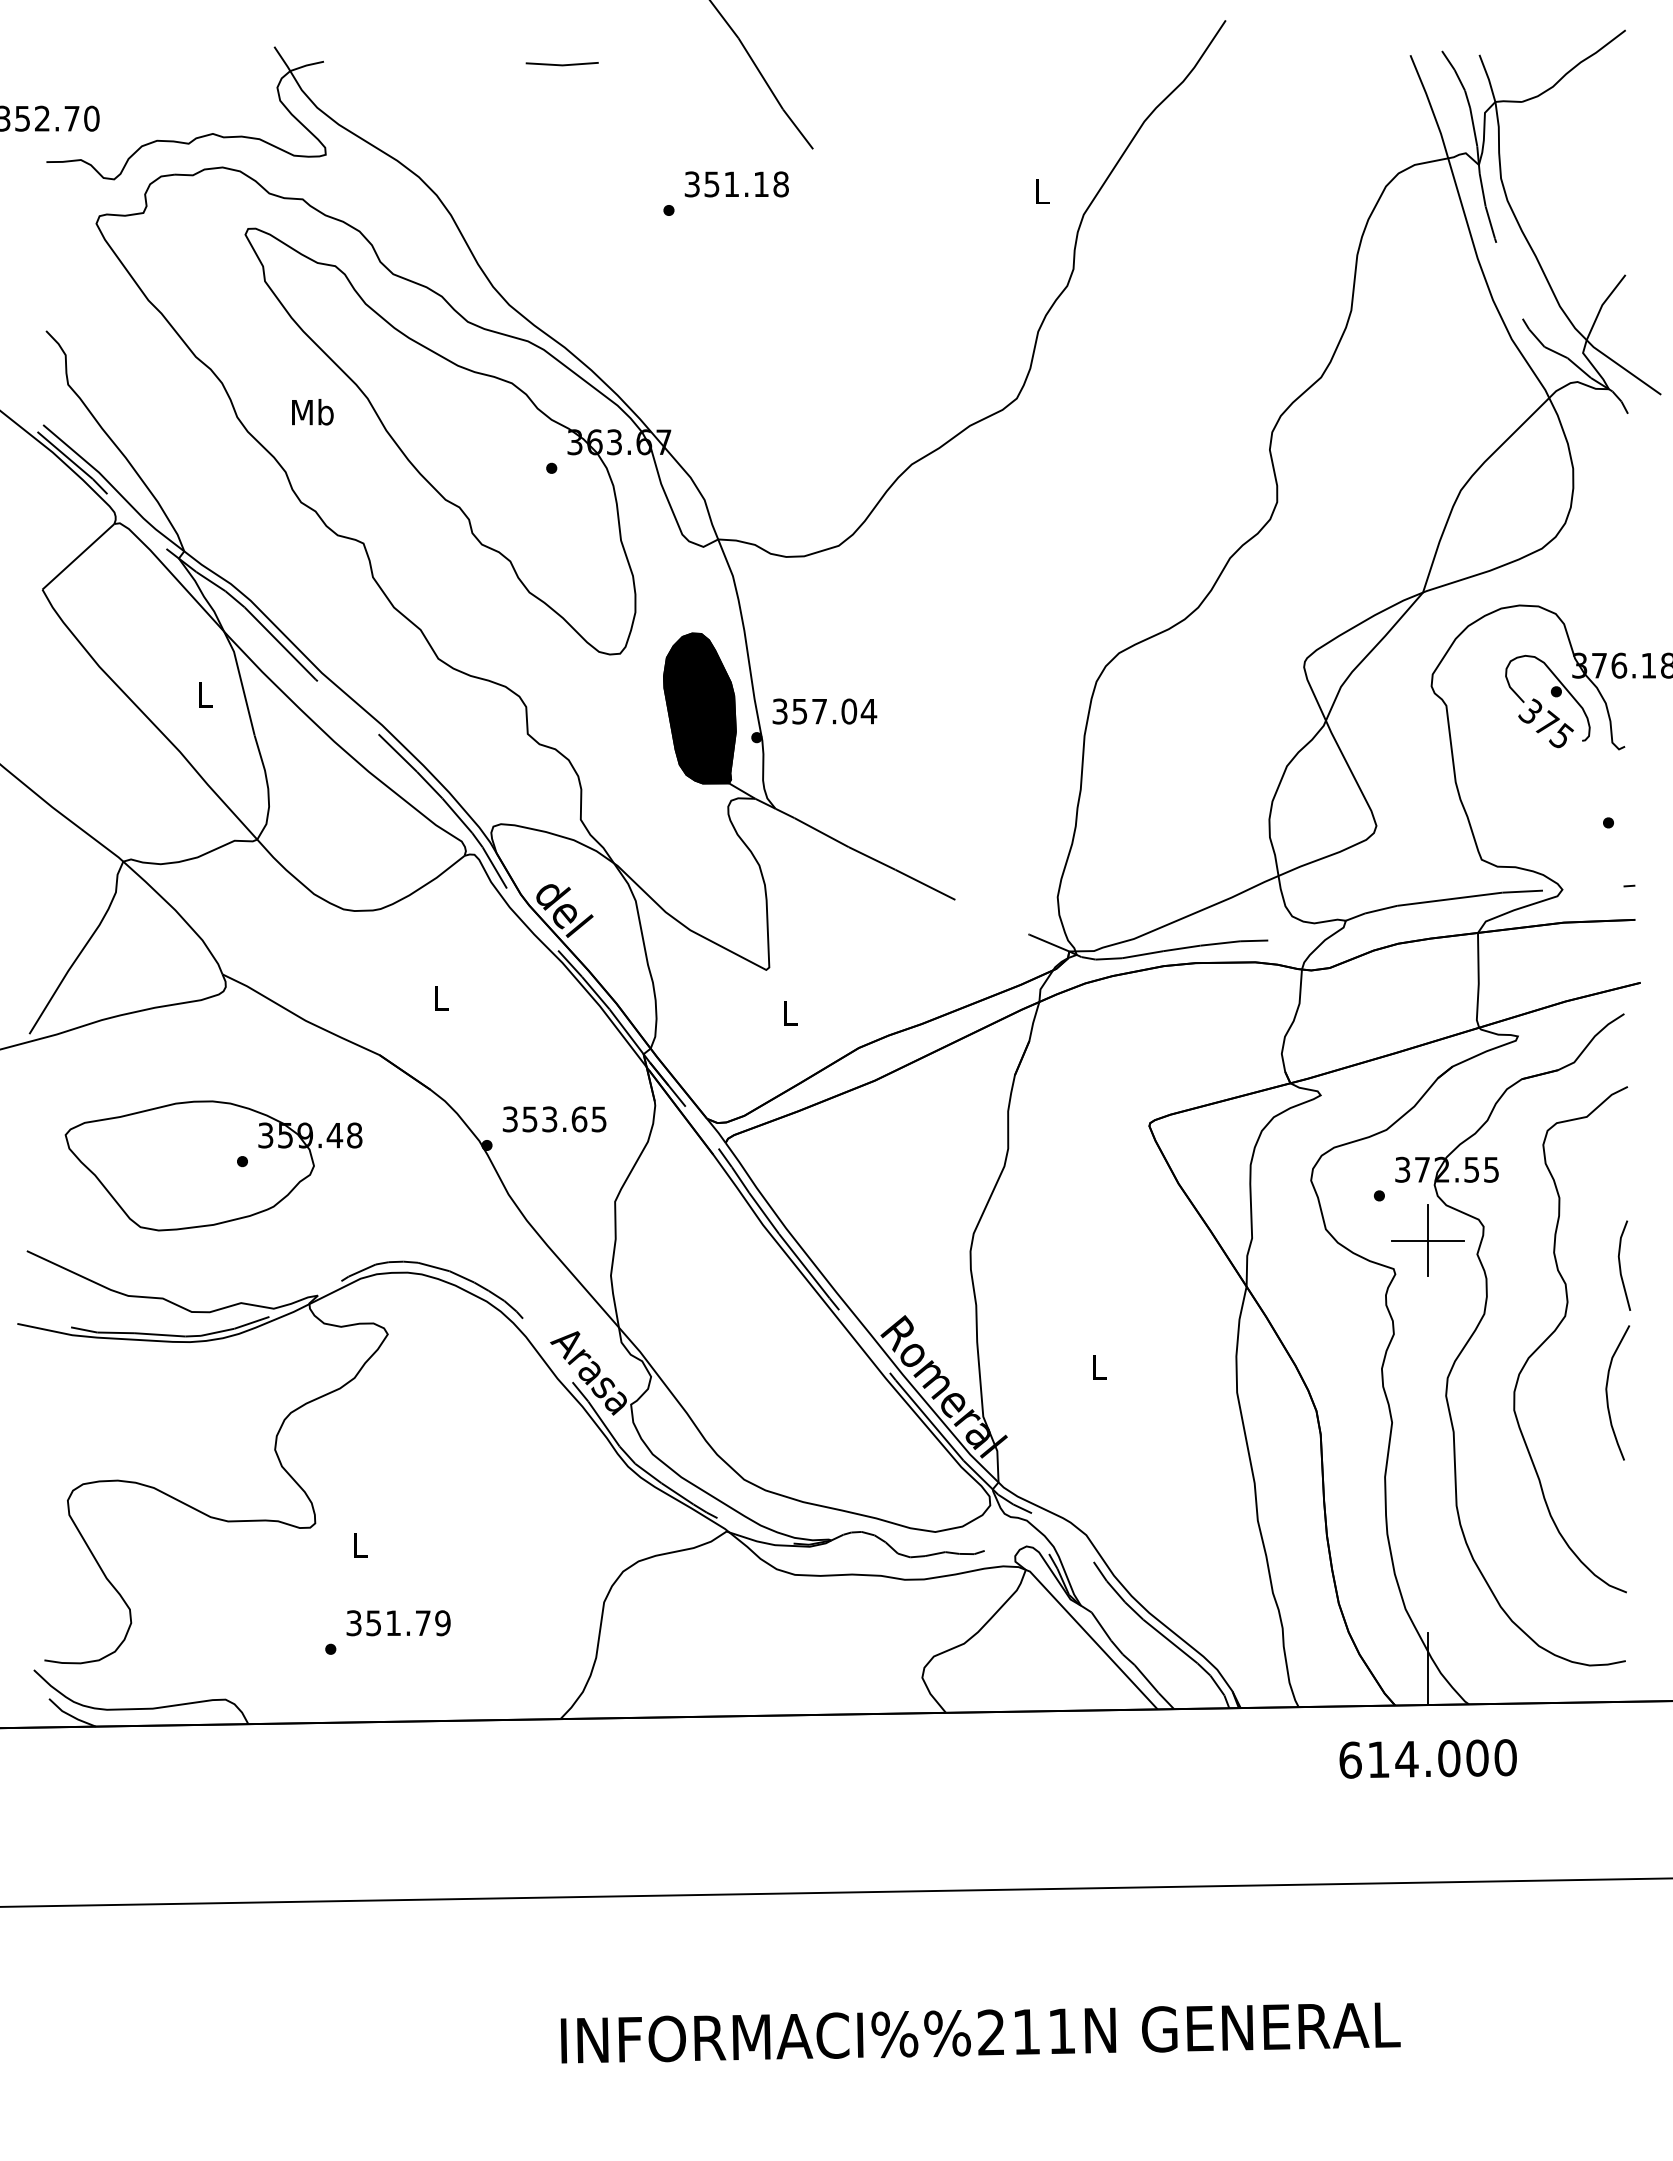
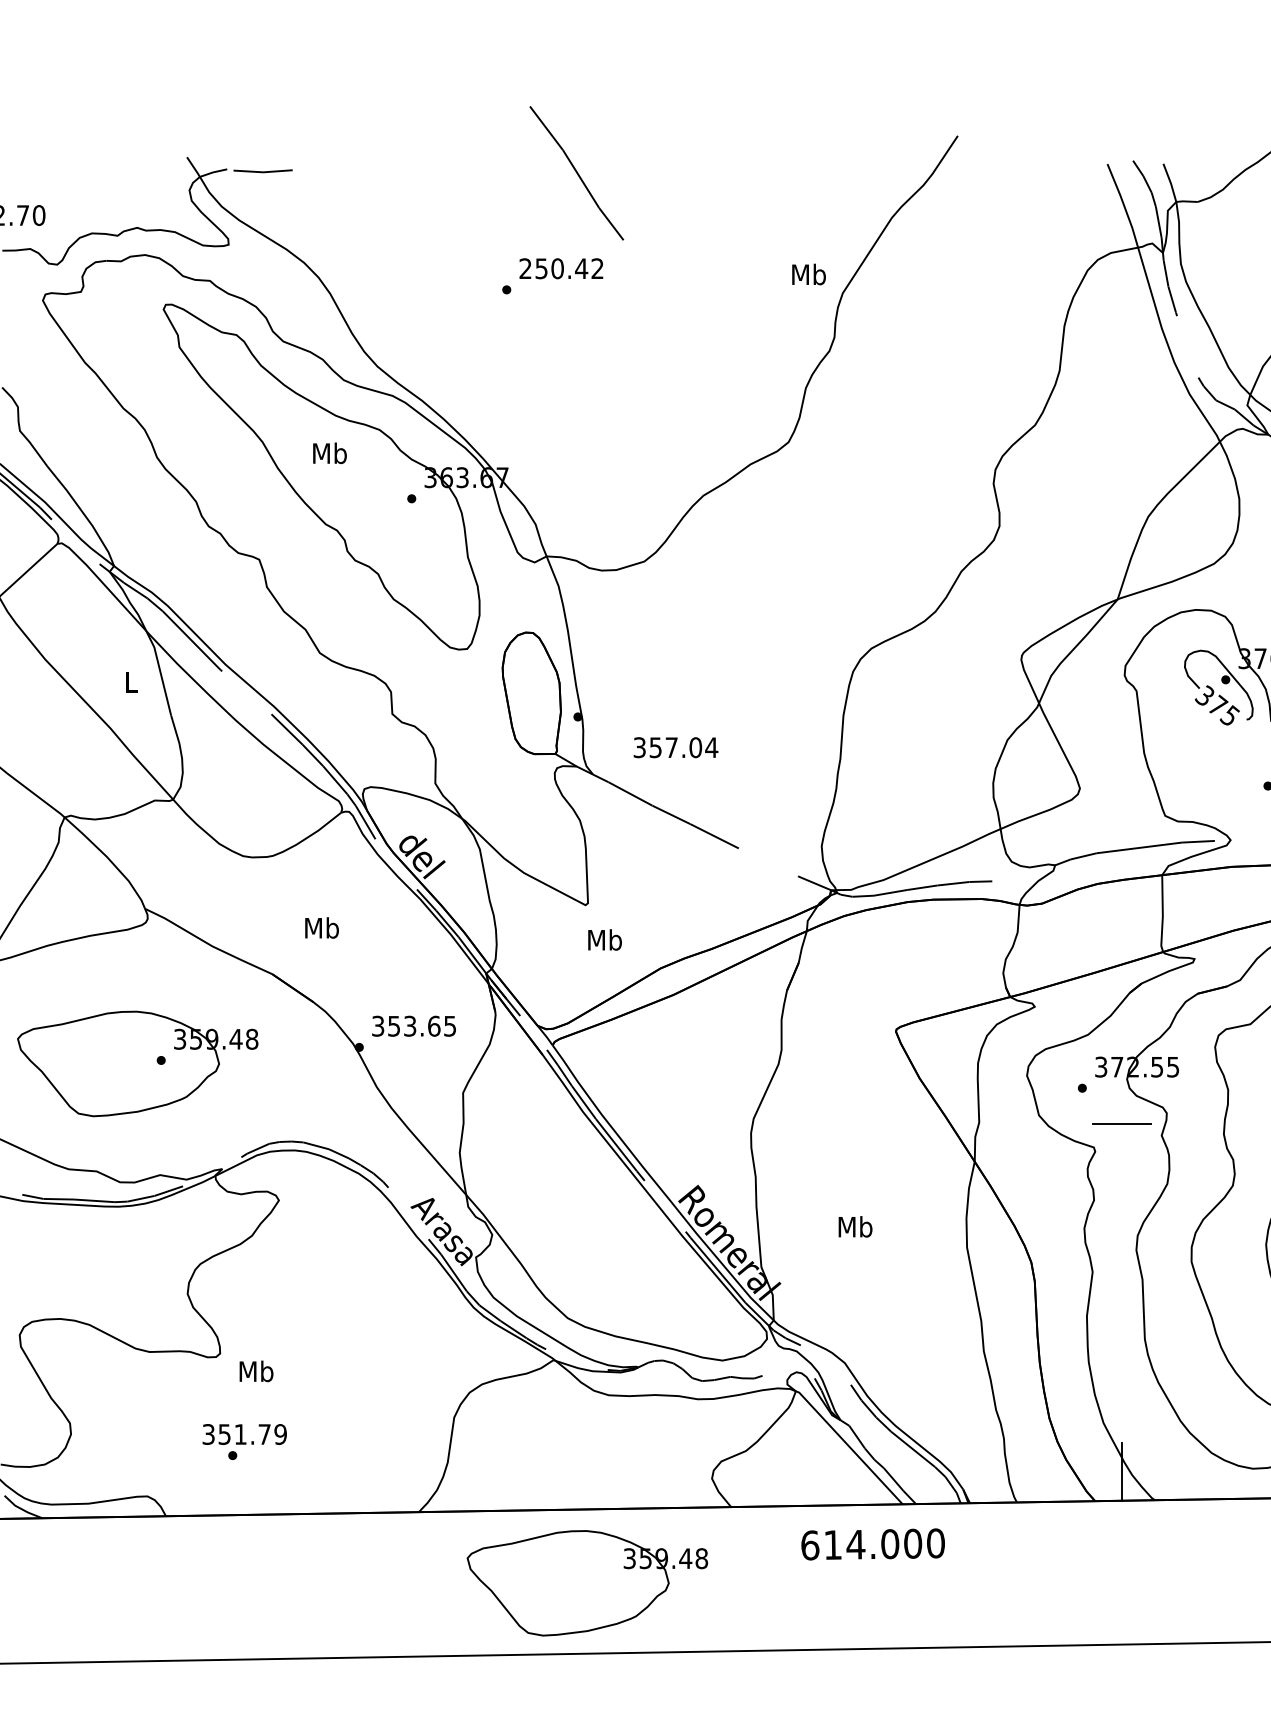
line: (561, 64) -> (262, 171), moved
text: (736, 184) -> (561, 268), 351.18 -> 250.42
text: (1041, 191) -> (808, 274), L -> Mb
text: (312, 412) -> (329, 453), moved
fill: (699, 708) -> (531, 693), removed
text: (824, 711) -> (675, 747), moved
text: (440, 997) -> (321, 927), L -> Mb
text: (790, 1012) -> (605, 939), L -> Mb
line: (1427, 1240) -> (1121, 1124), removed
text: (1099, 1366) -> (855, 1226), L -> Mb
text: (359, 1545) -> (256, 1371), L -> Mb
text: (398, 1623) -> (244, 1434), moved
text: (1427, 1758) -> (872, 1544), moved
part: (768, 1806) -> (587, 1582), added

